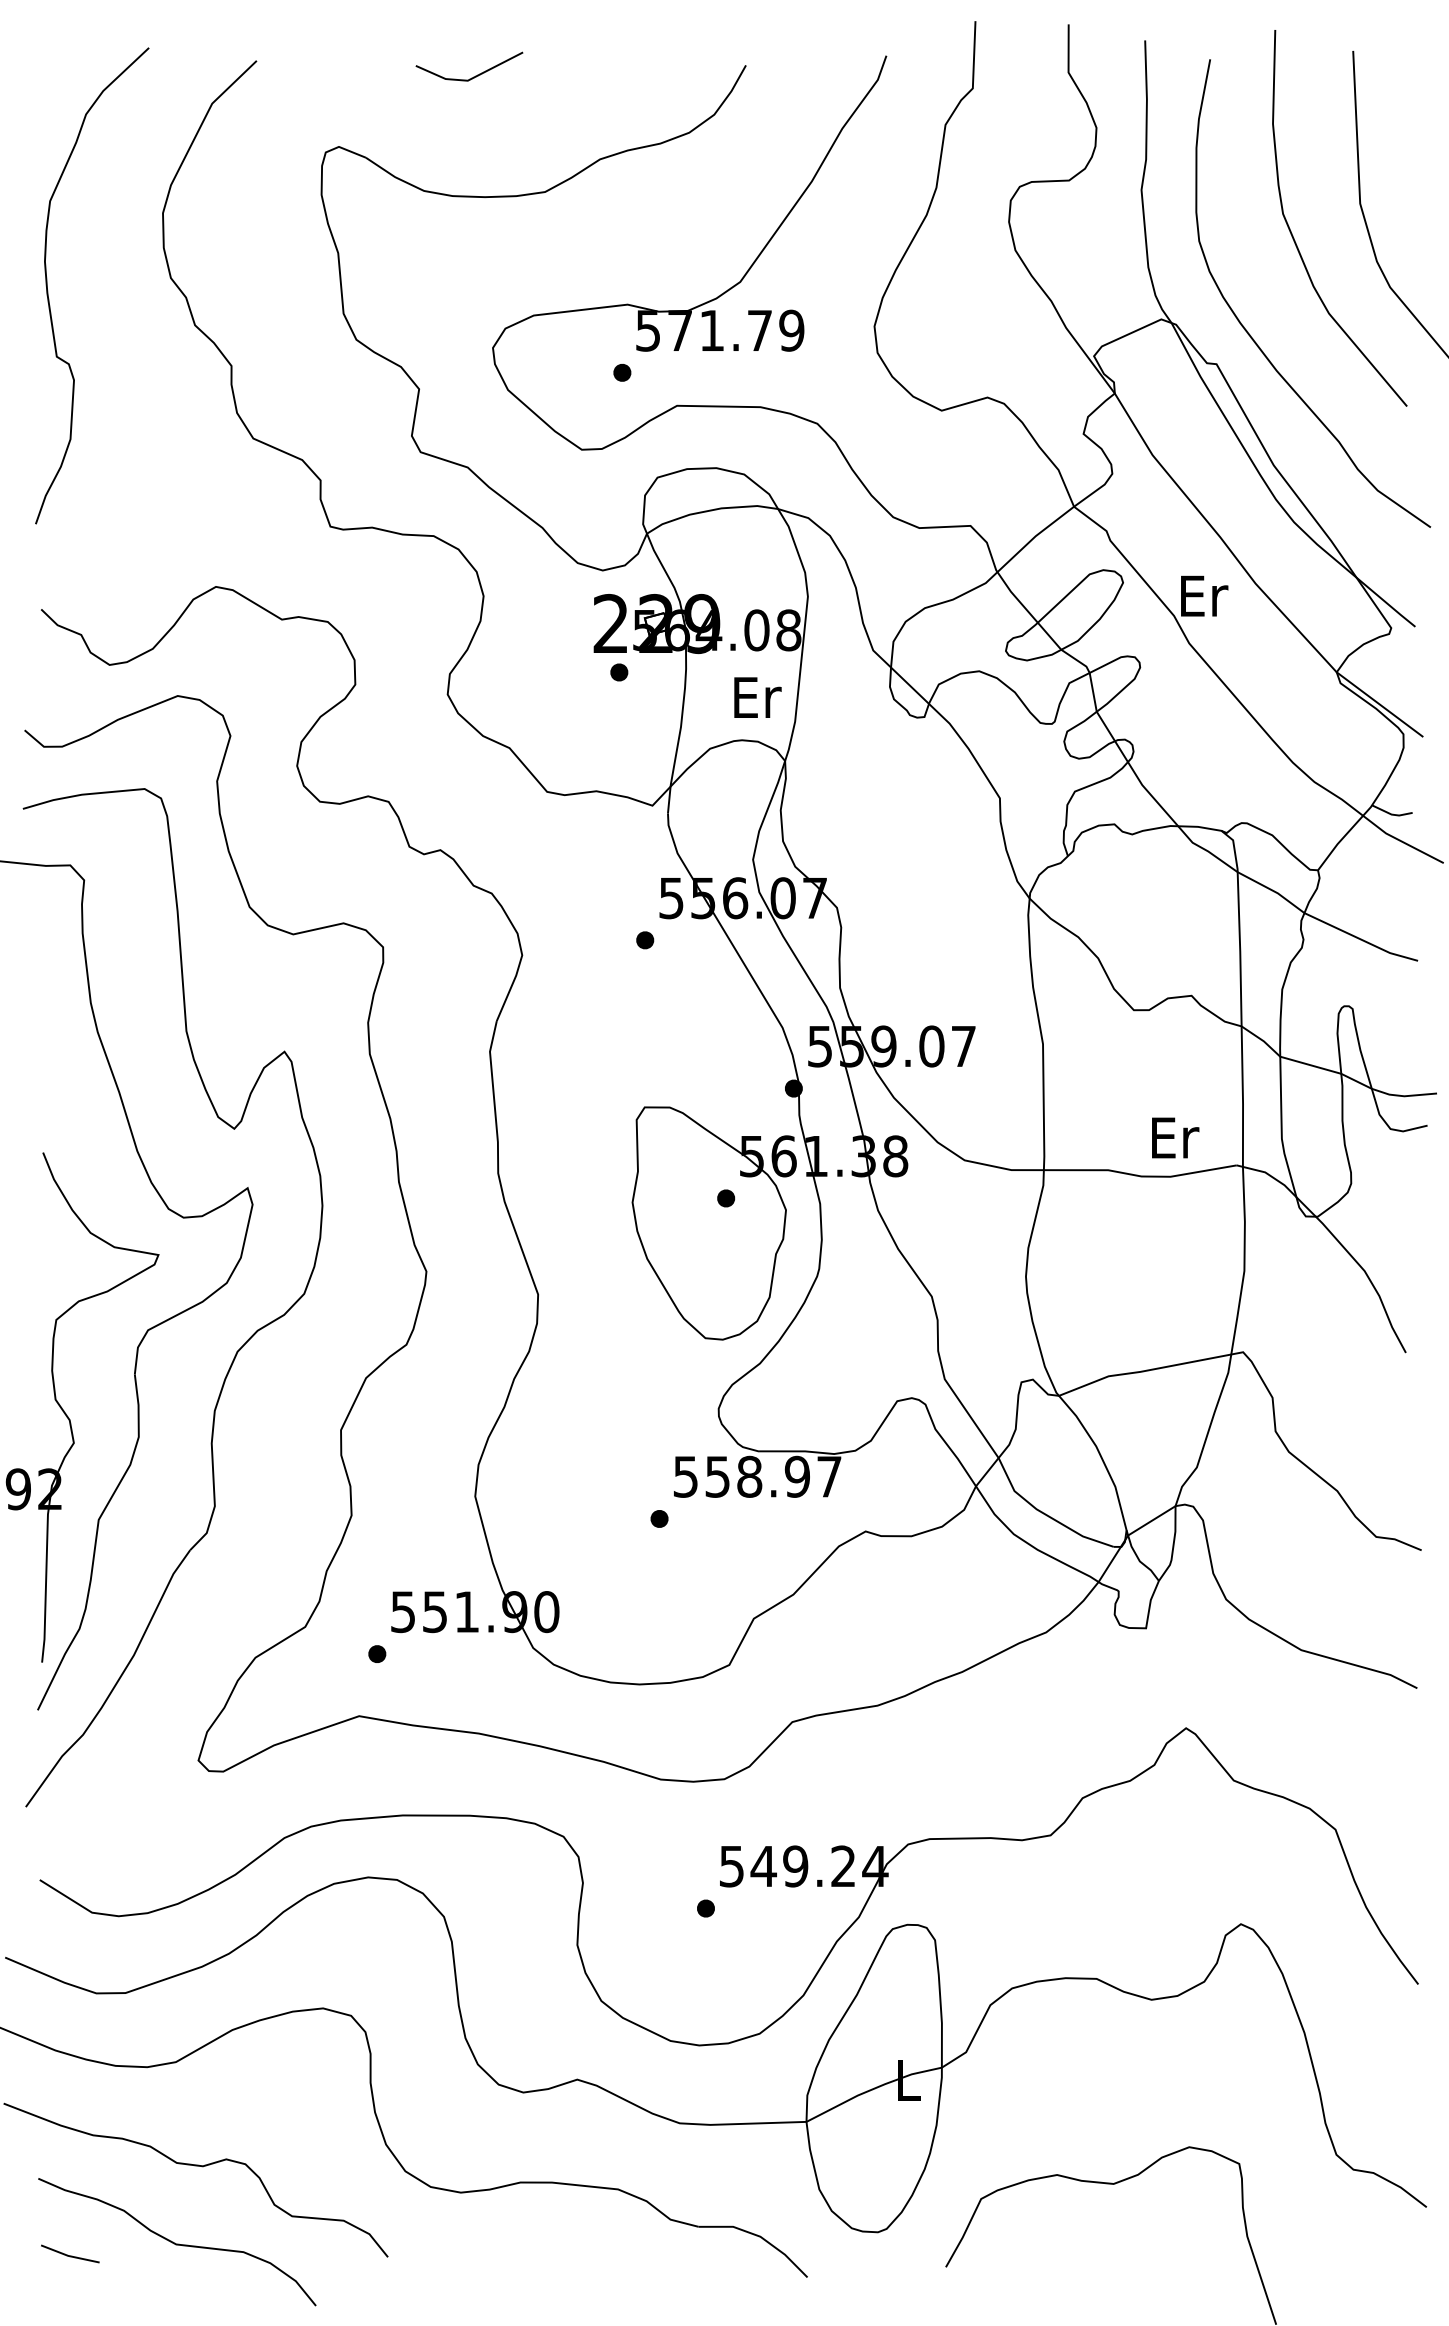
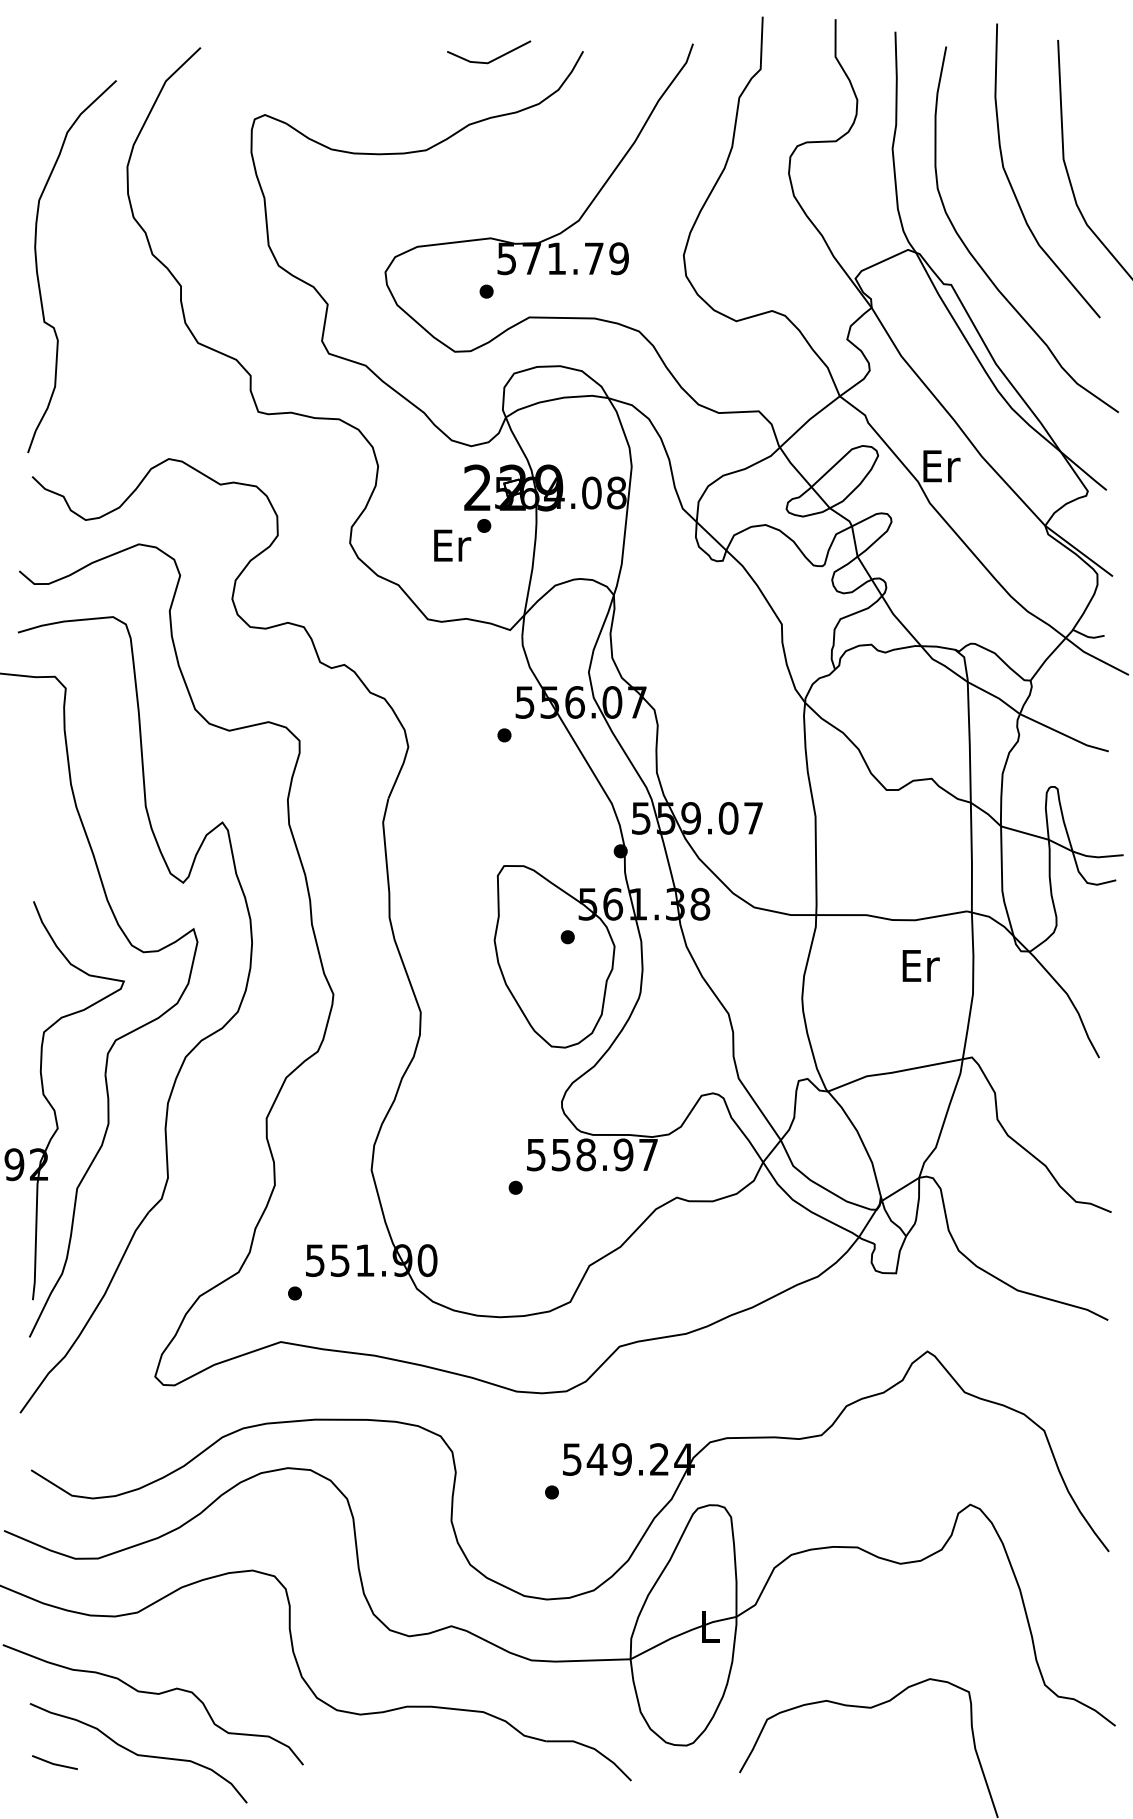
line: (473, 75) -> (492, 59), moved
curve: (49, 294) -> (38, 273), moved
text: (757, 697) -> (452, 545), moved
text: (1174, 1137) -> (920, 965), moved

